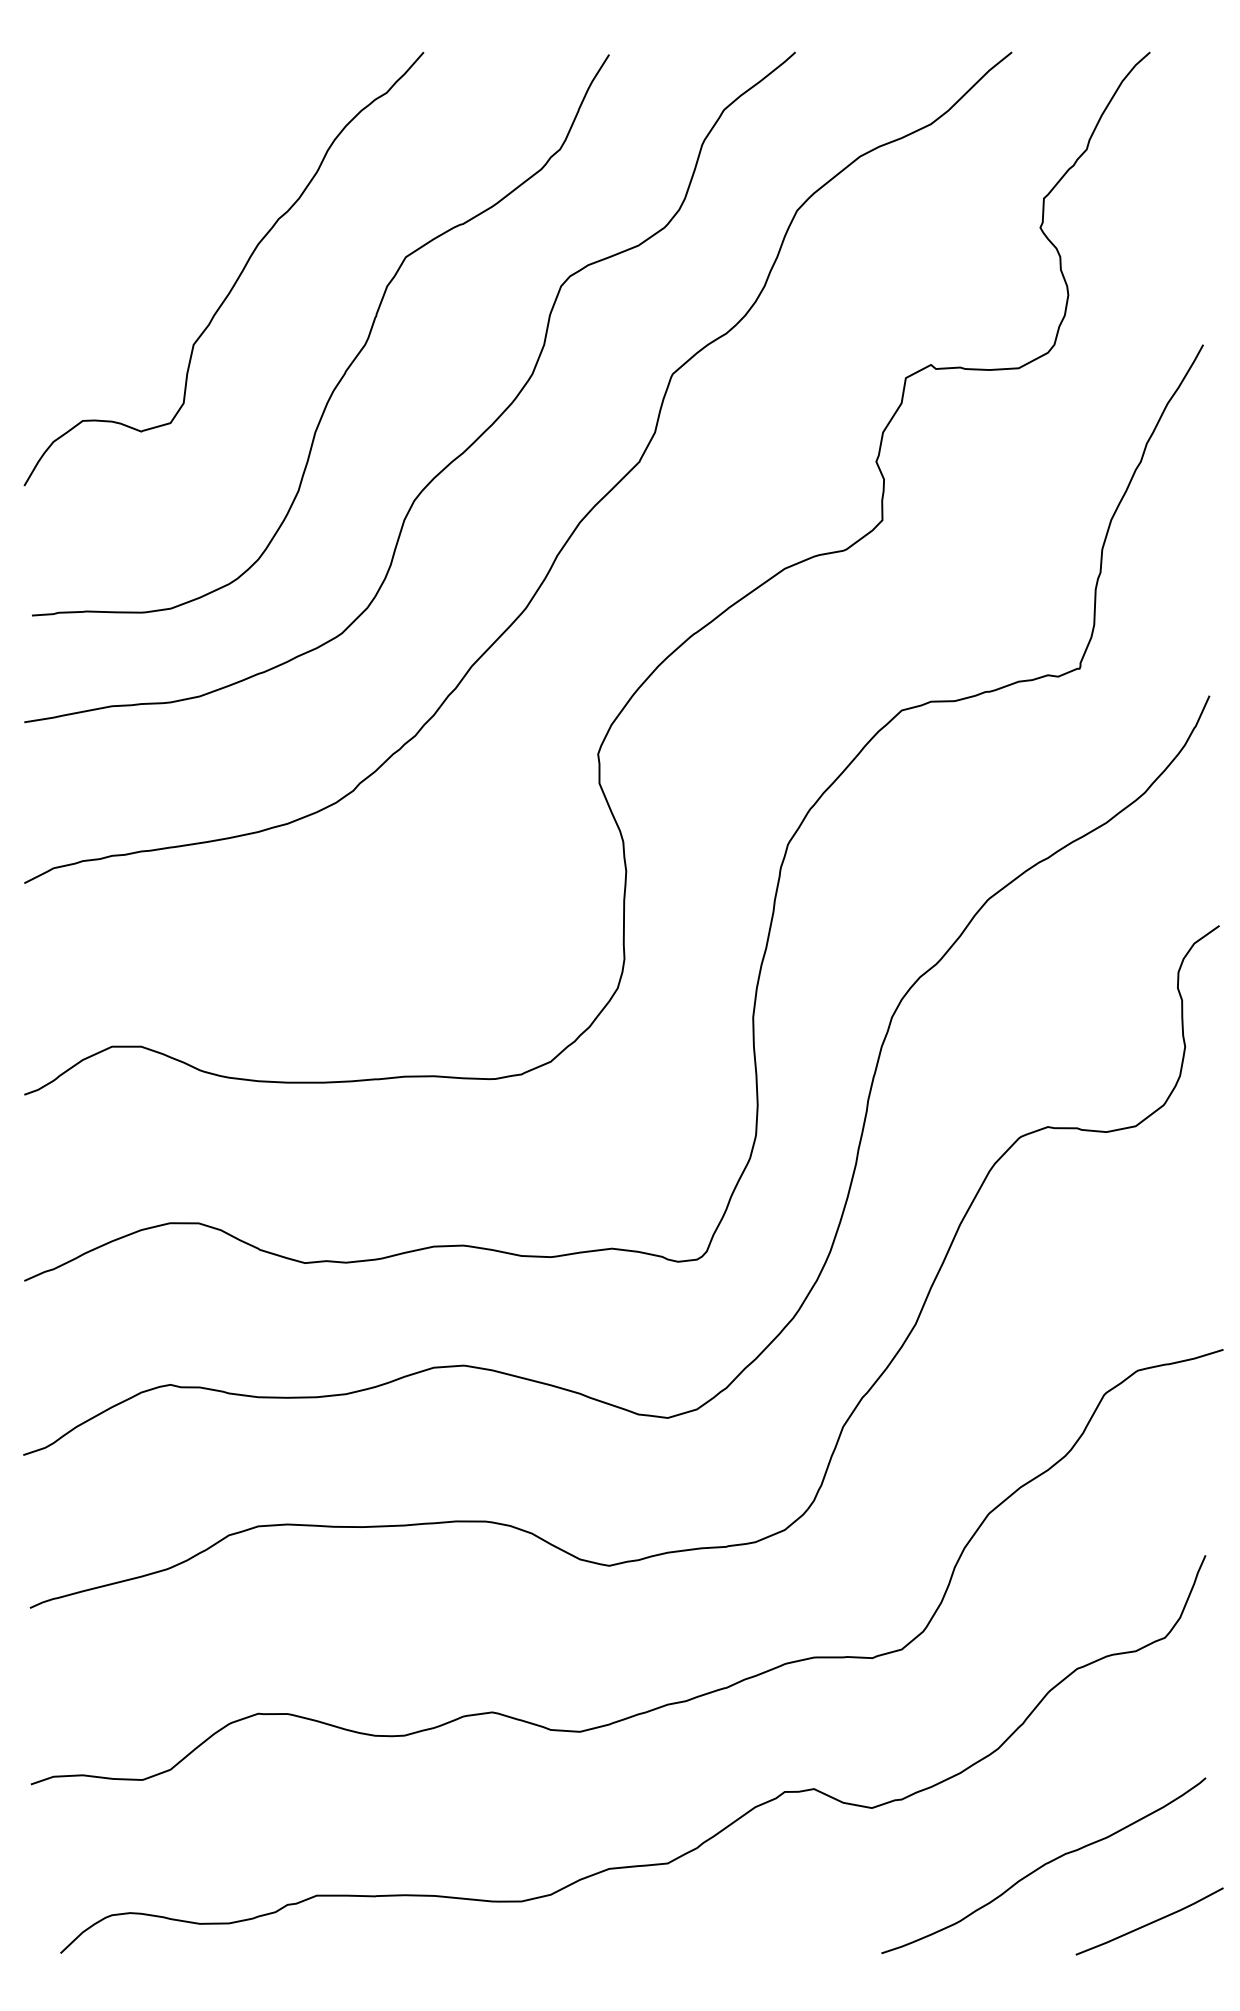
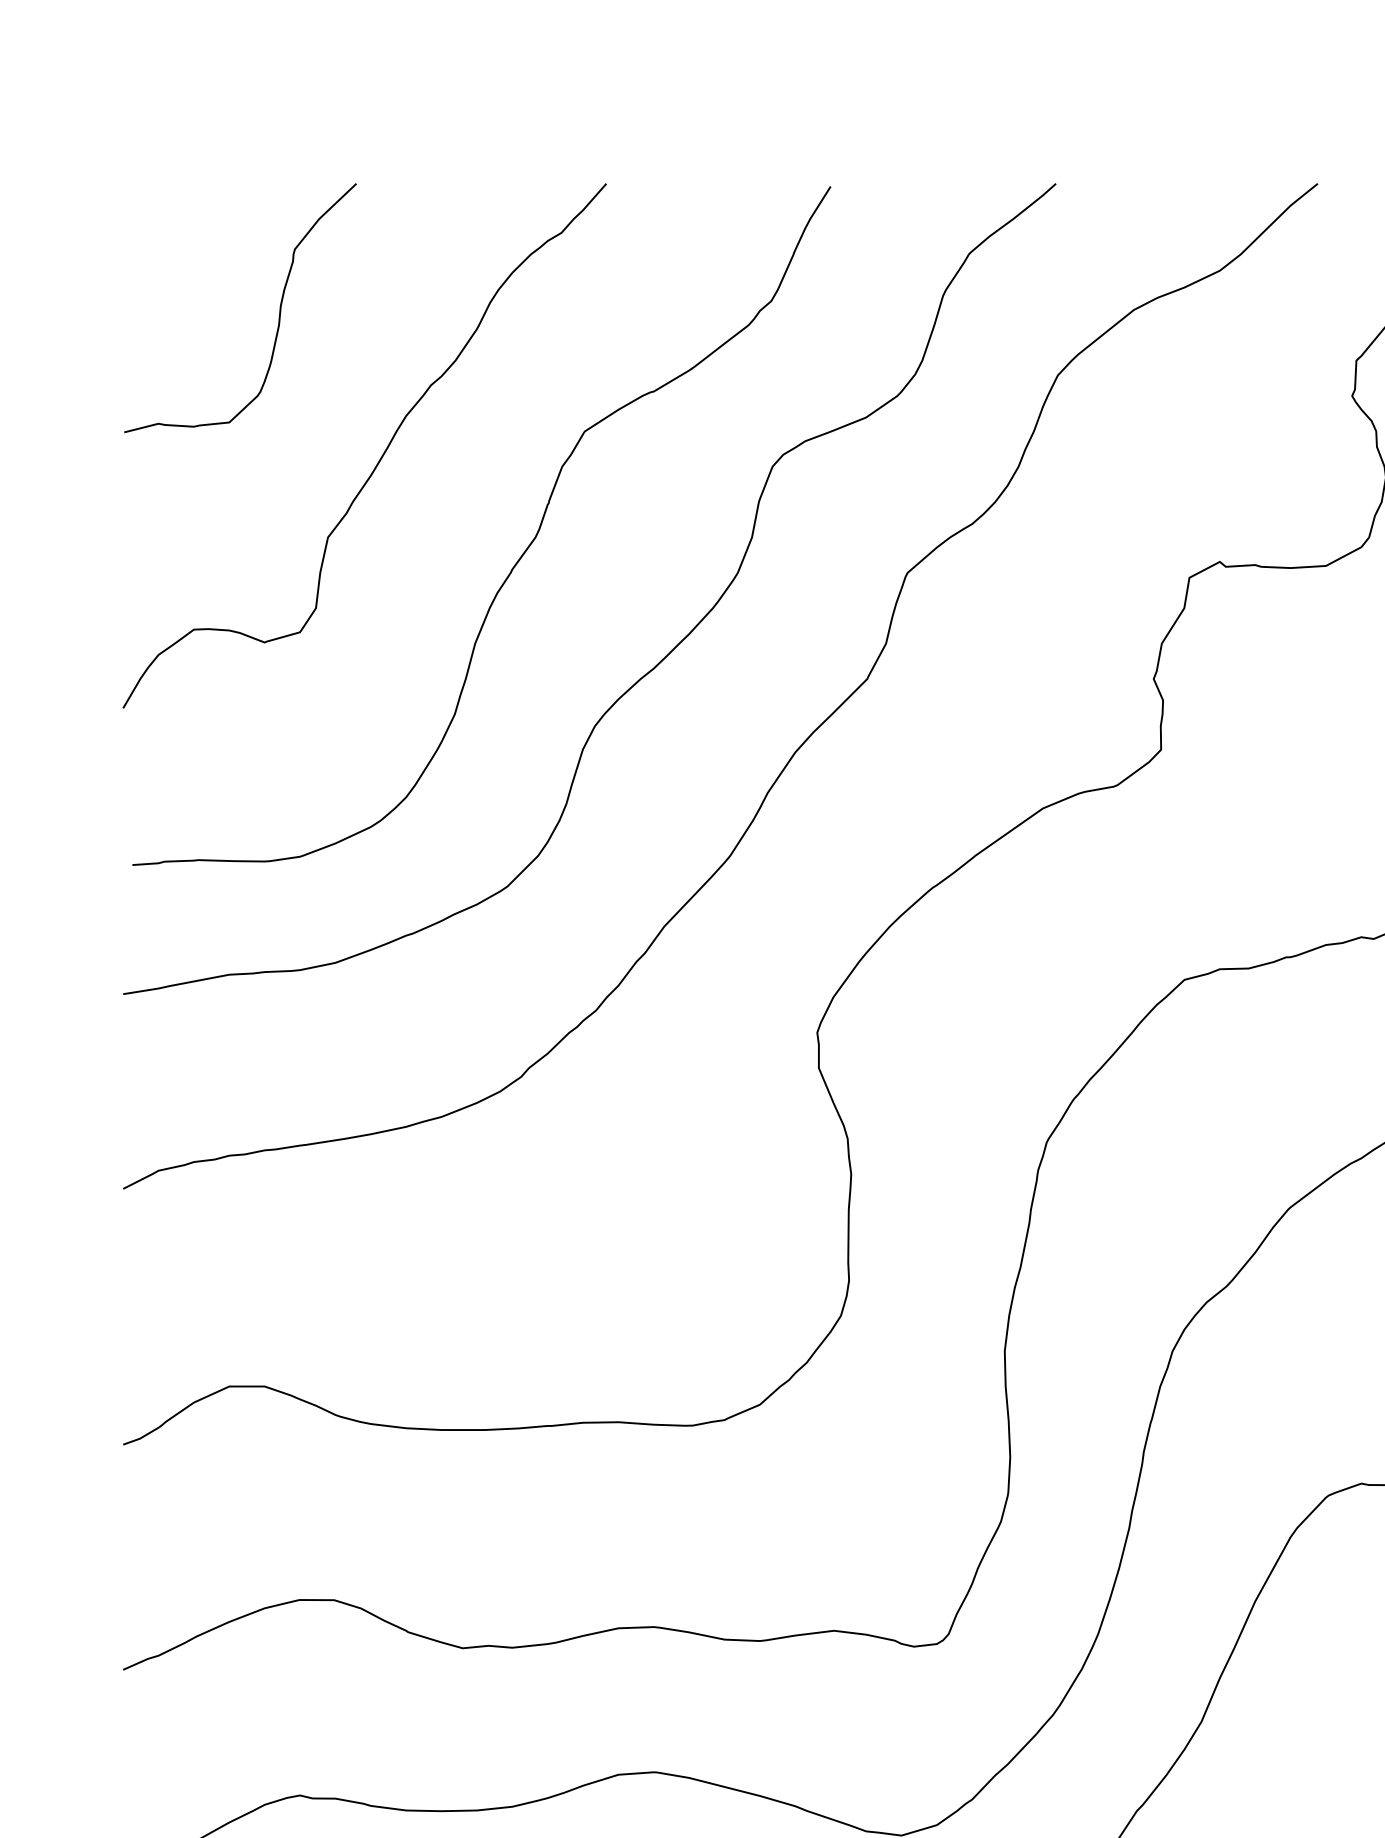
curve: (153, 154) -> (279, 307), added

